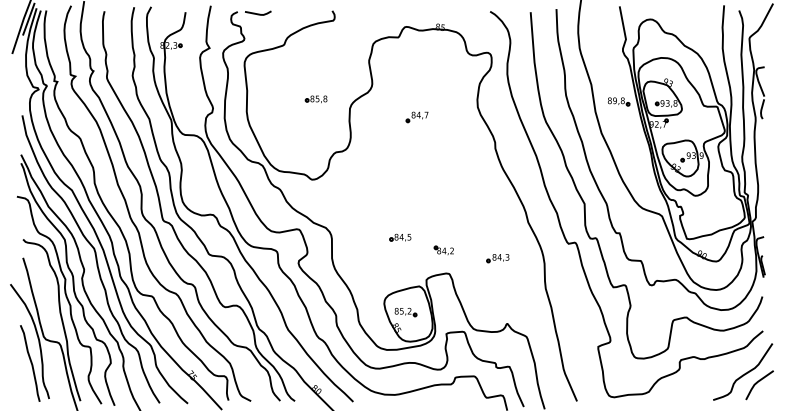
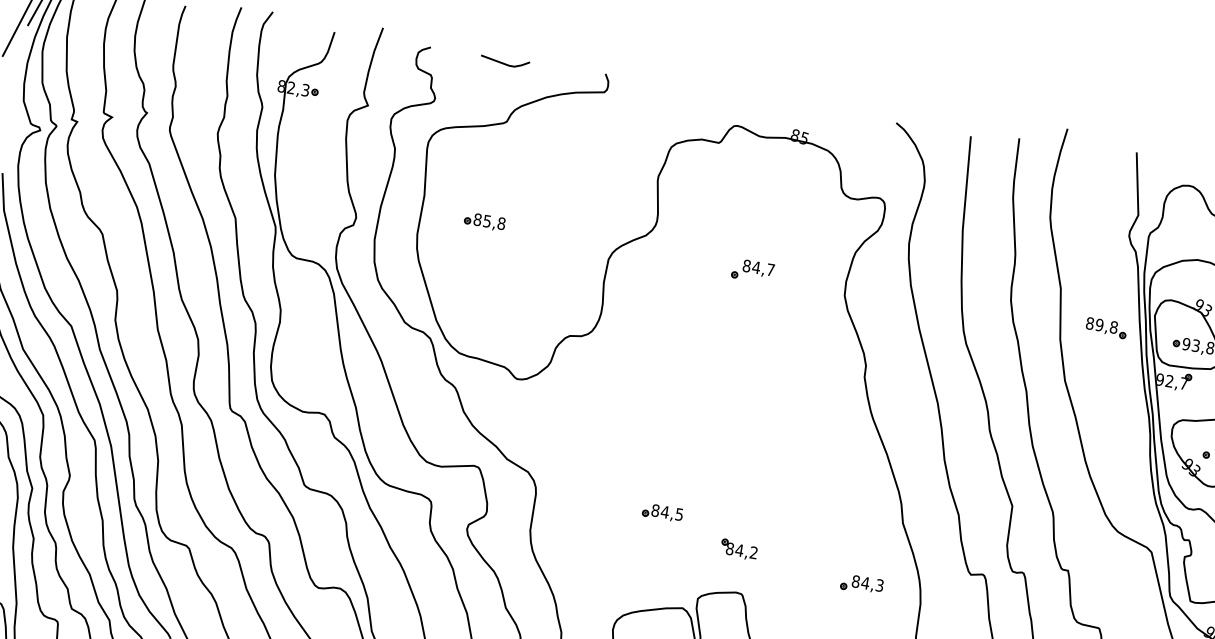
line: (258, 13) -> (505, 62), moved
part: (315, 99) -> (483, 221), moved
part: (416, 117) -> (751, 271), moved
part: (497, 258) -> (861, 584), moved

